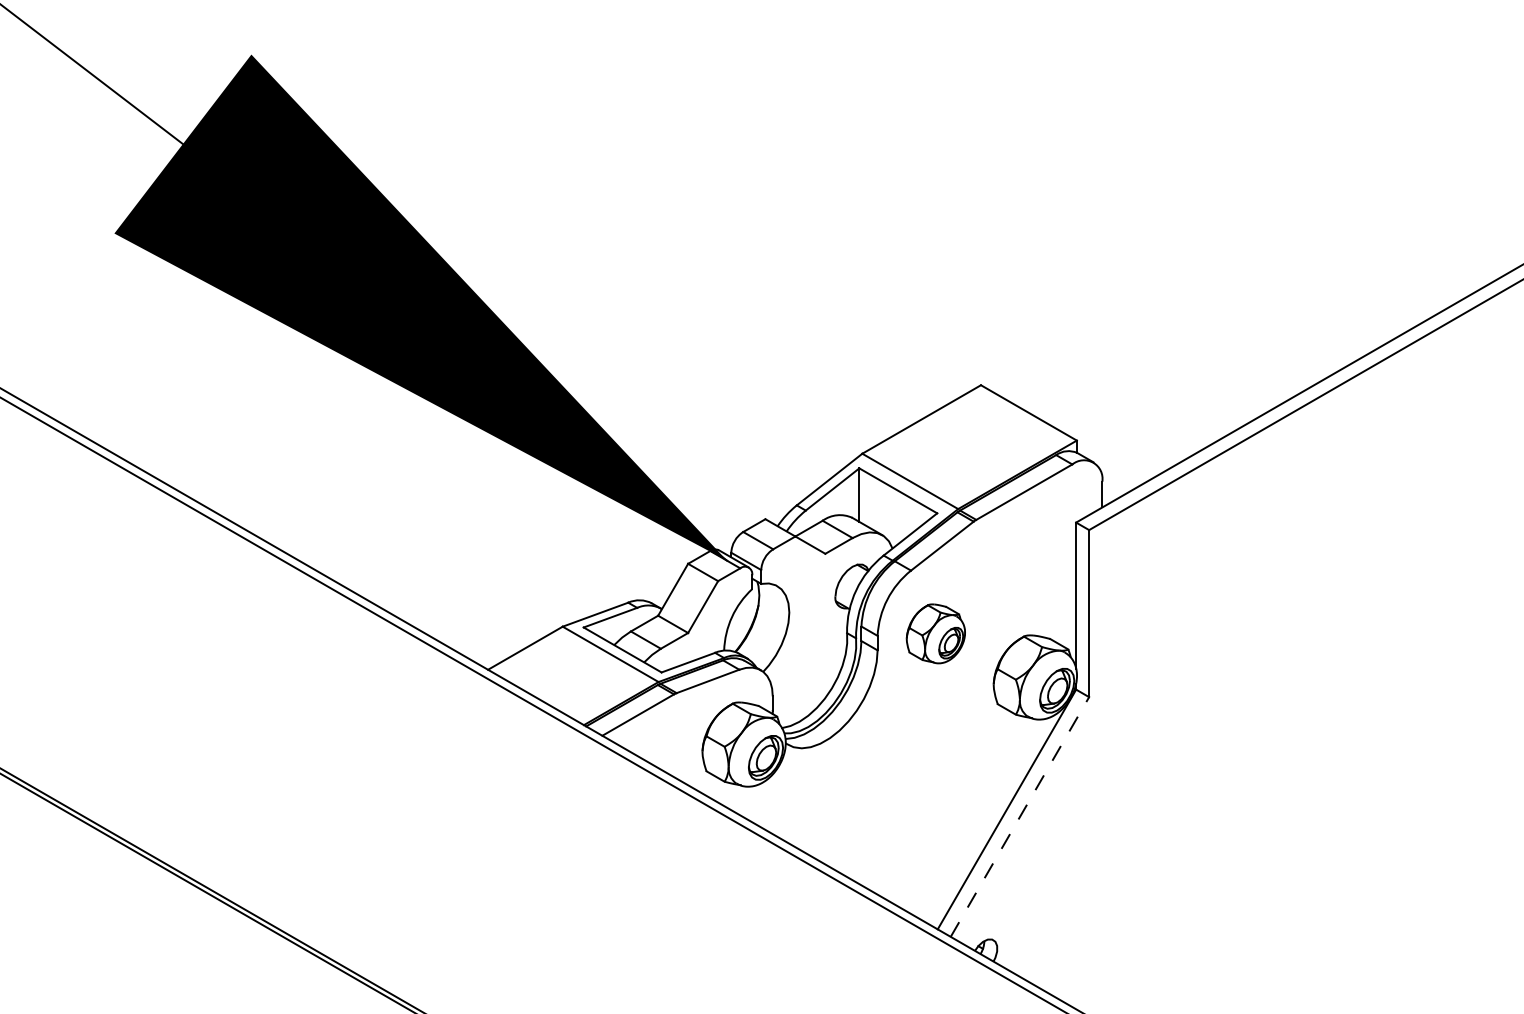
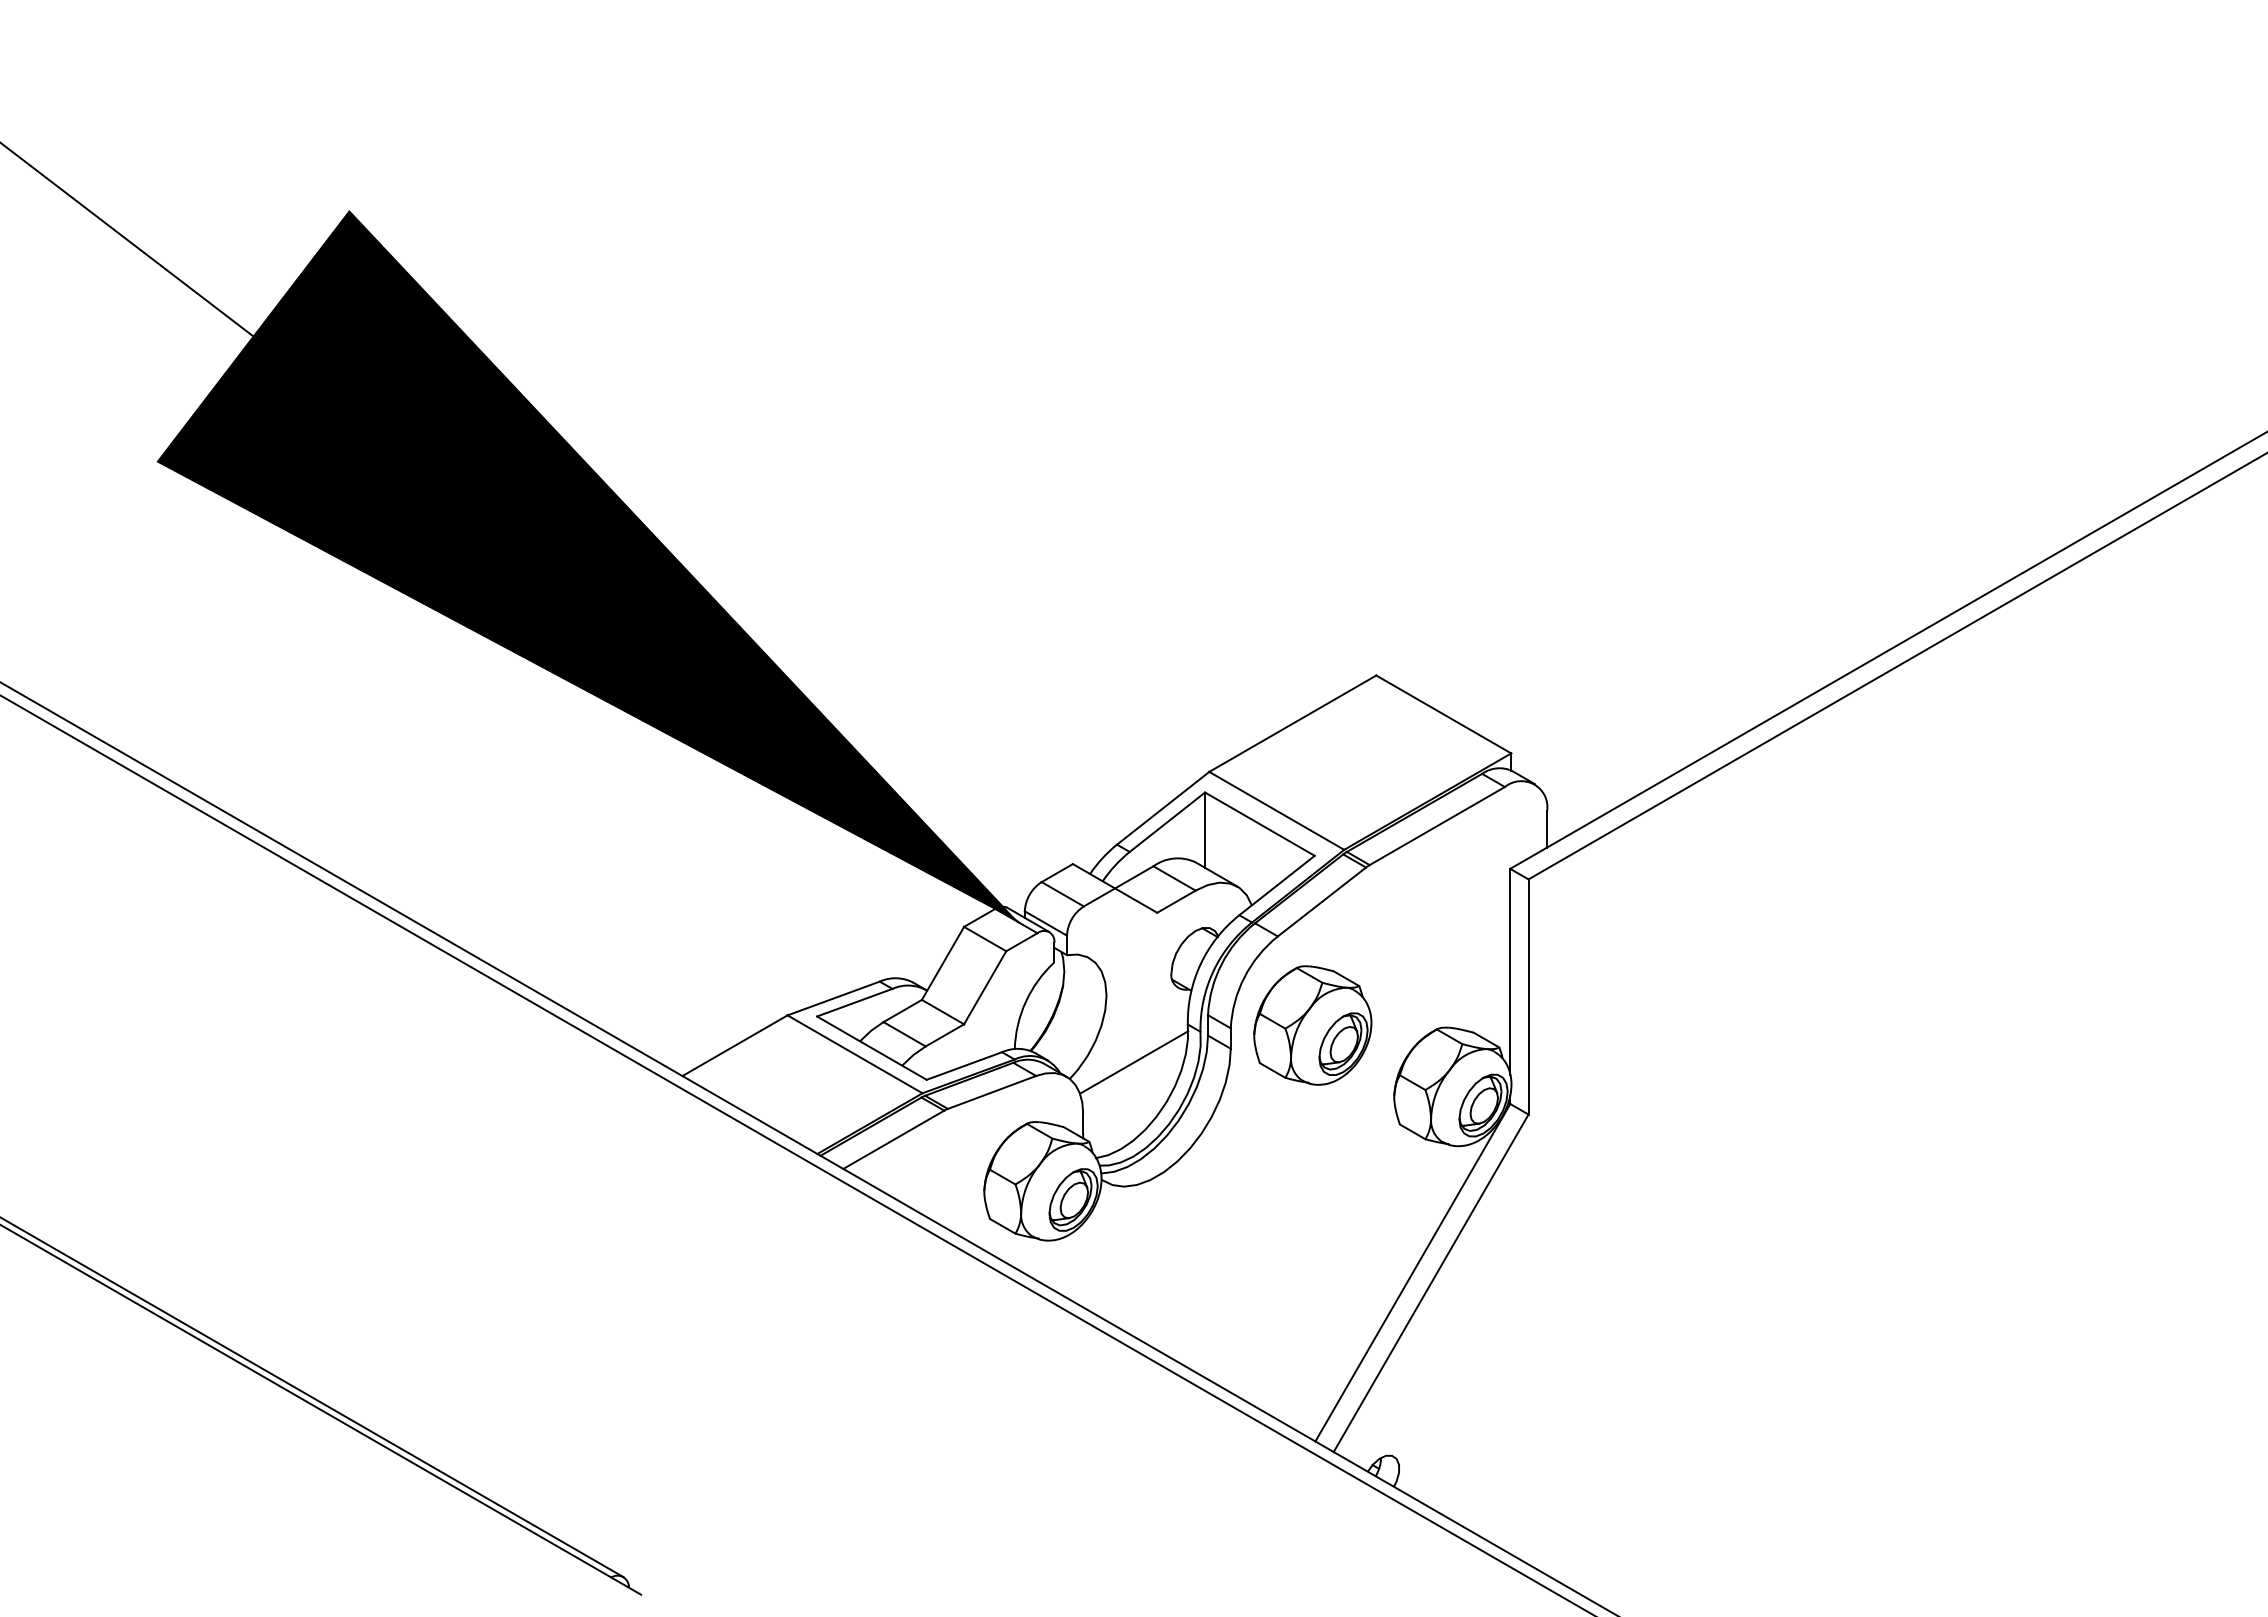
part: (935, 633) -> (1312, 1025), size x1.43
line: (809, 660) -> (1134, 1062), added
line: (1020, 817) -> (1431, 1283), dashed -> solid

